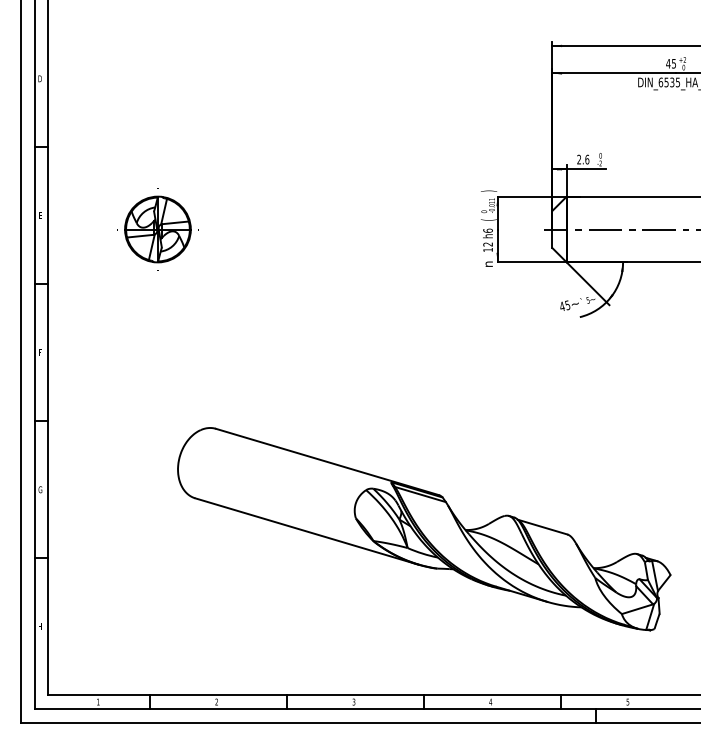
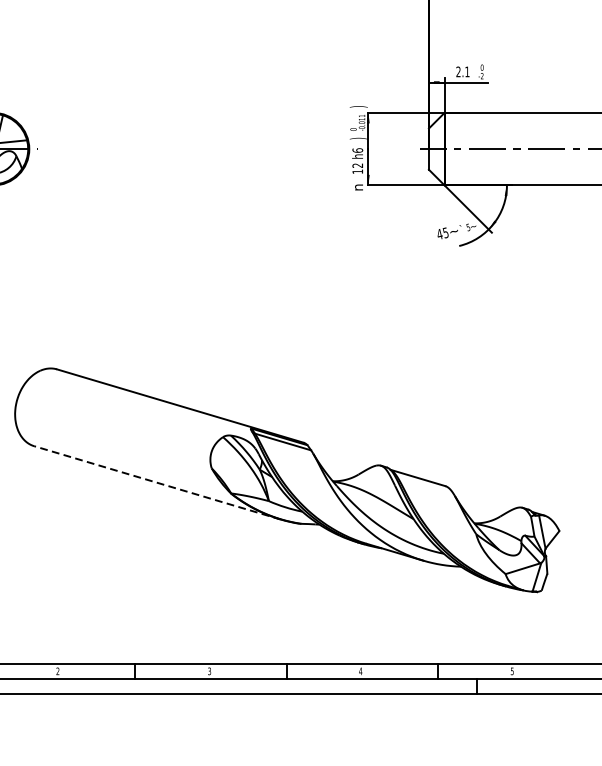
text: (587, 159) -> (467, 71), 2.6 -> 2.1
text: (488, 219) -> (358, 138), ( -> )
line: (306, 531) -> (157, 482), solid -> dashed

